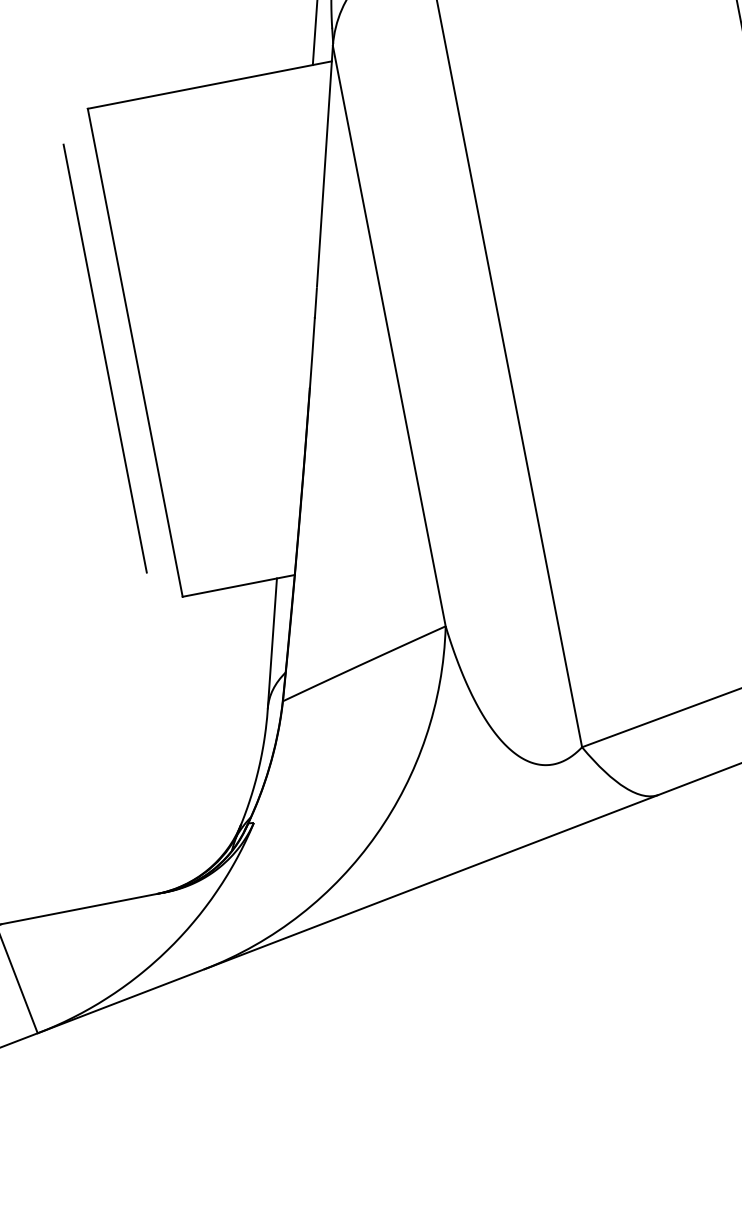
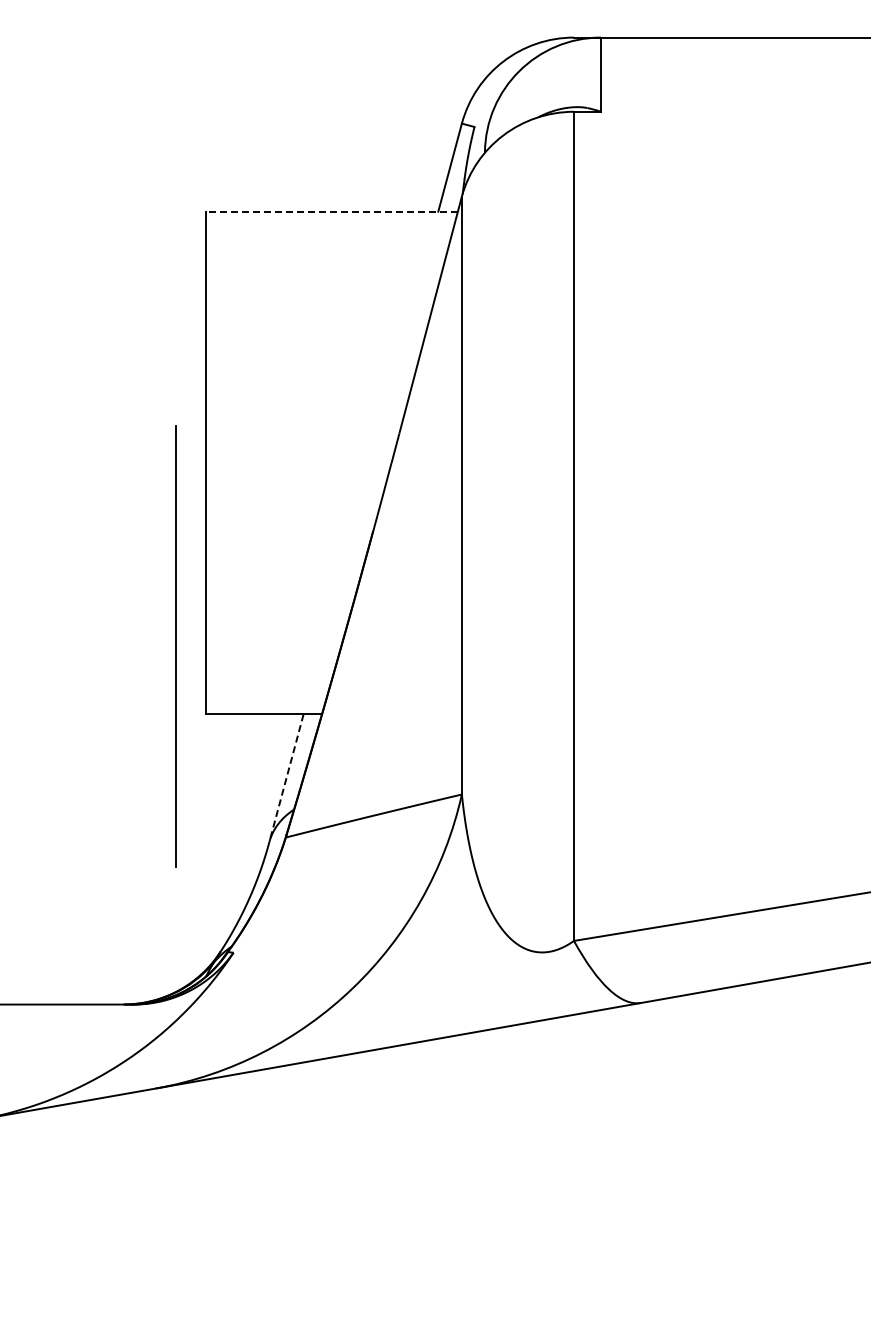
line: (210, 84) -> (332, 211), solid -> dashed
line: (105, 359) -> (175, 646), moved
line: (272, 643) -> (286, 778), solid -> dashed

